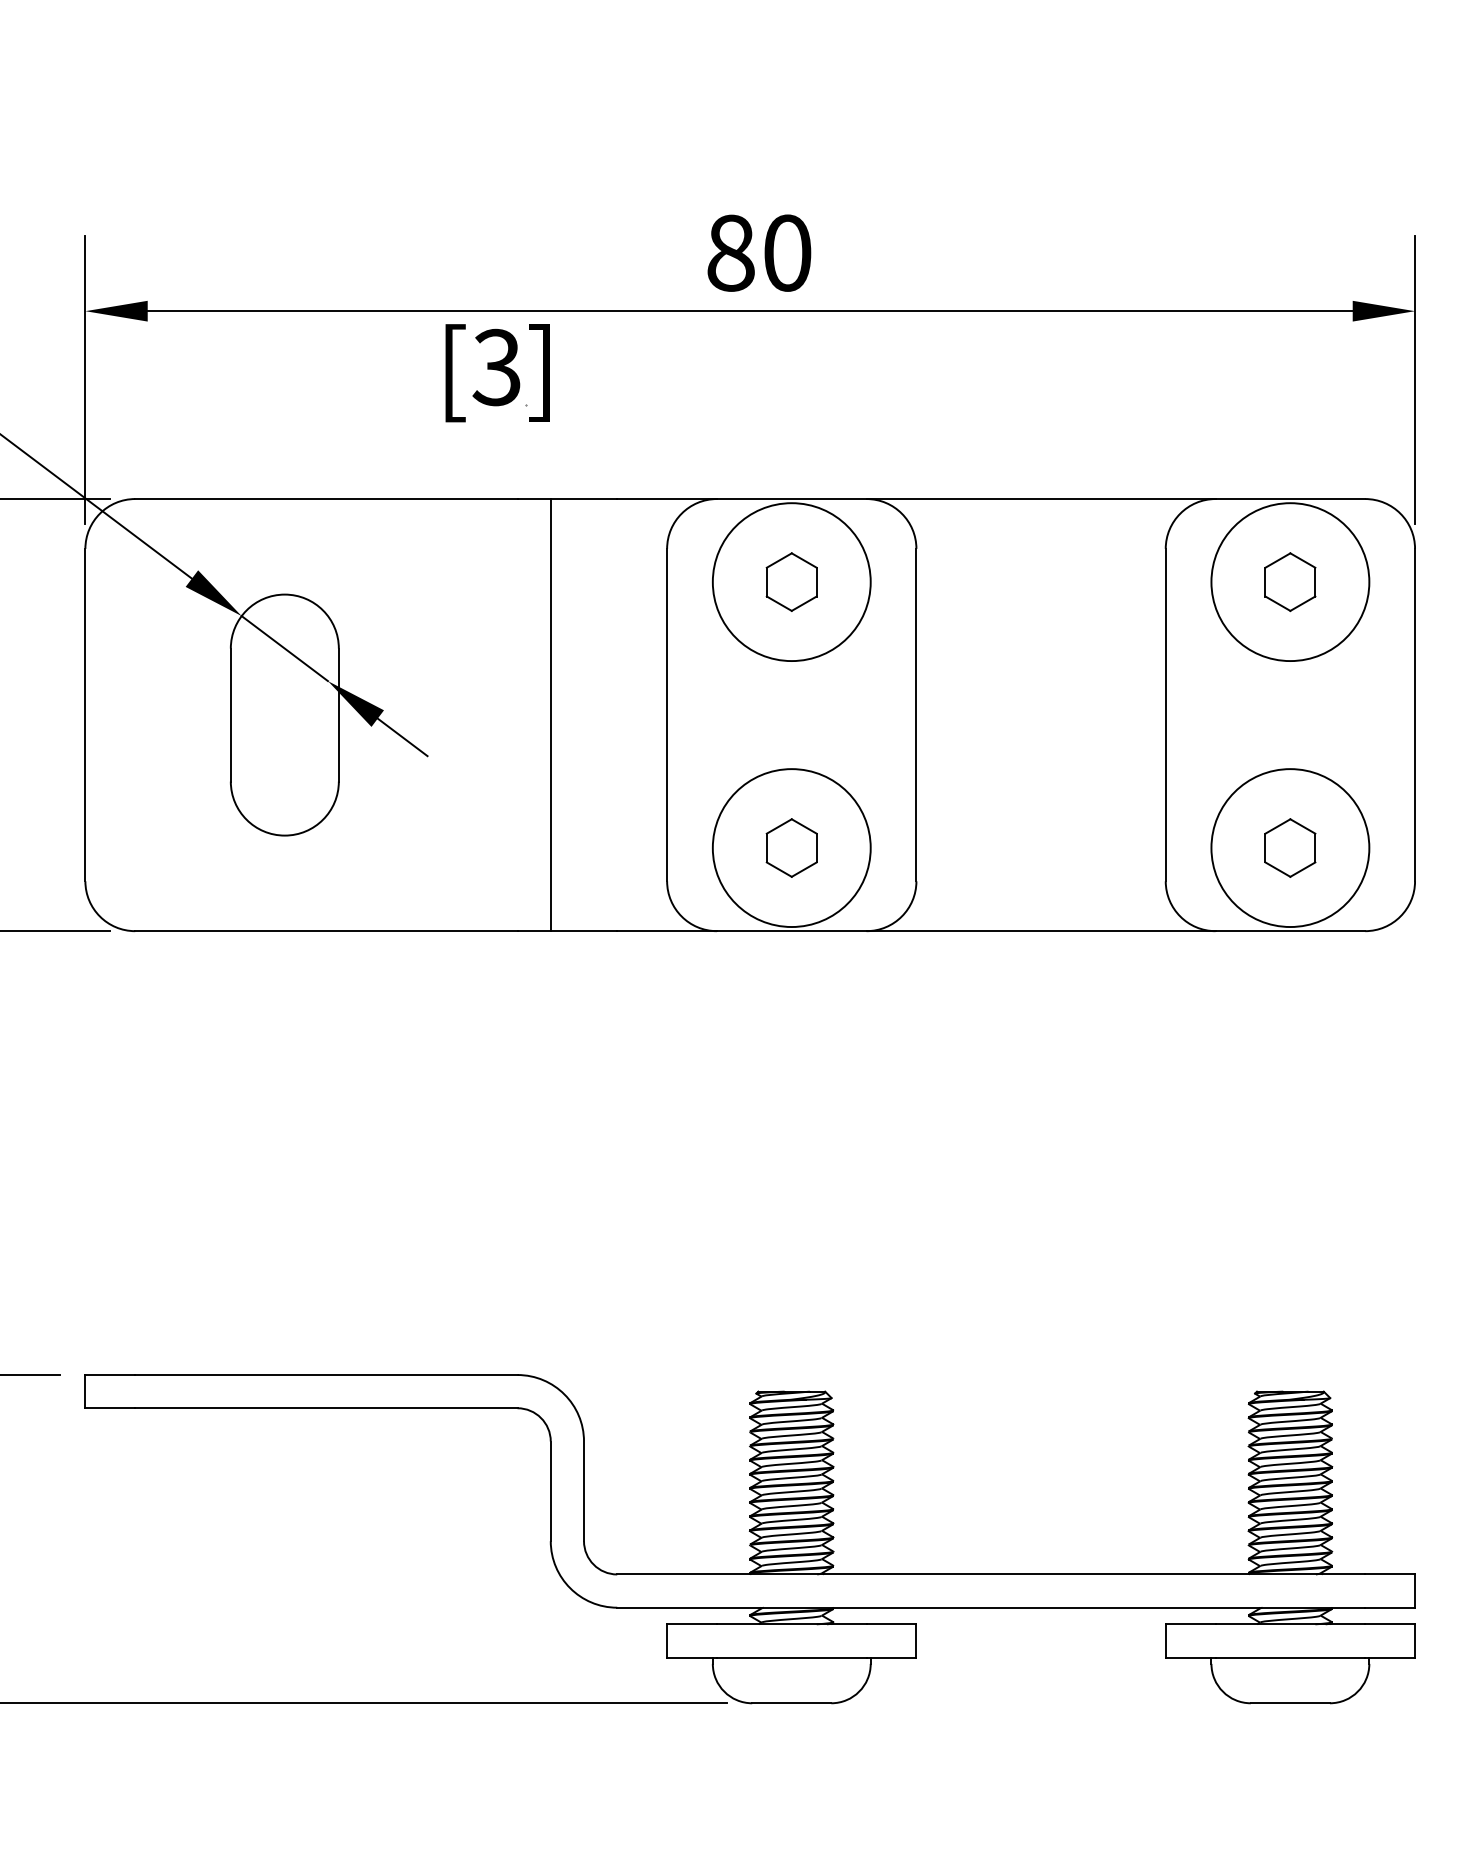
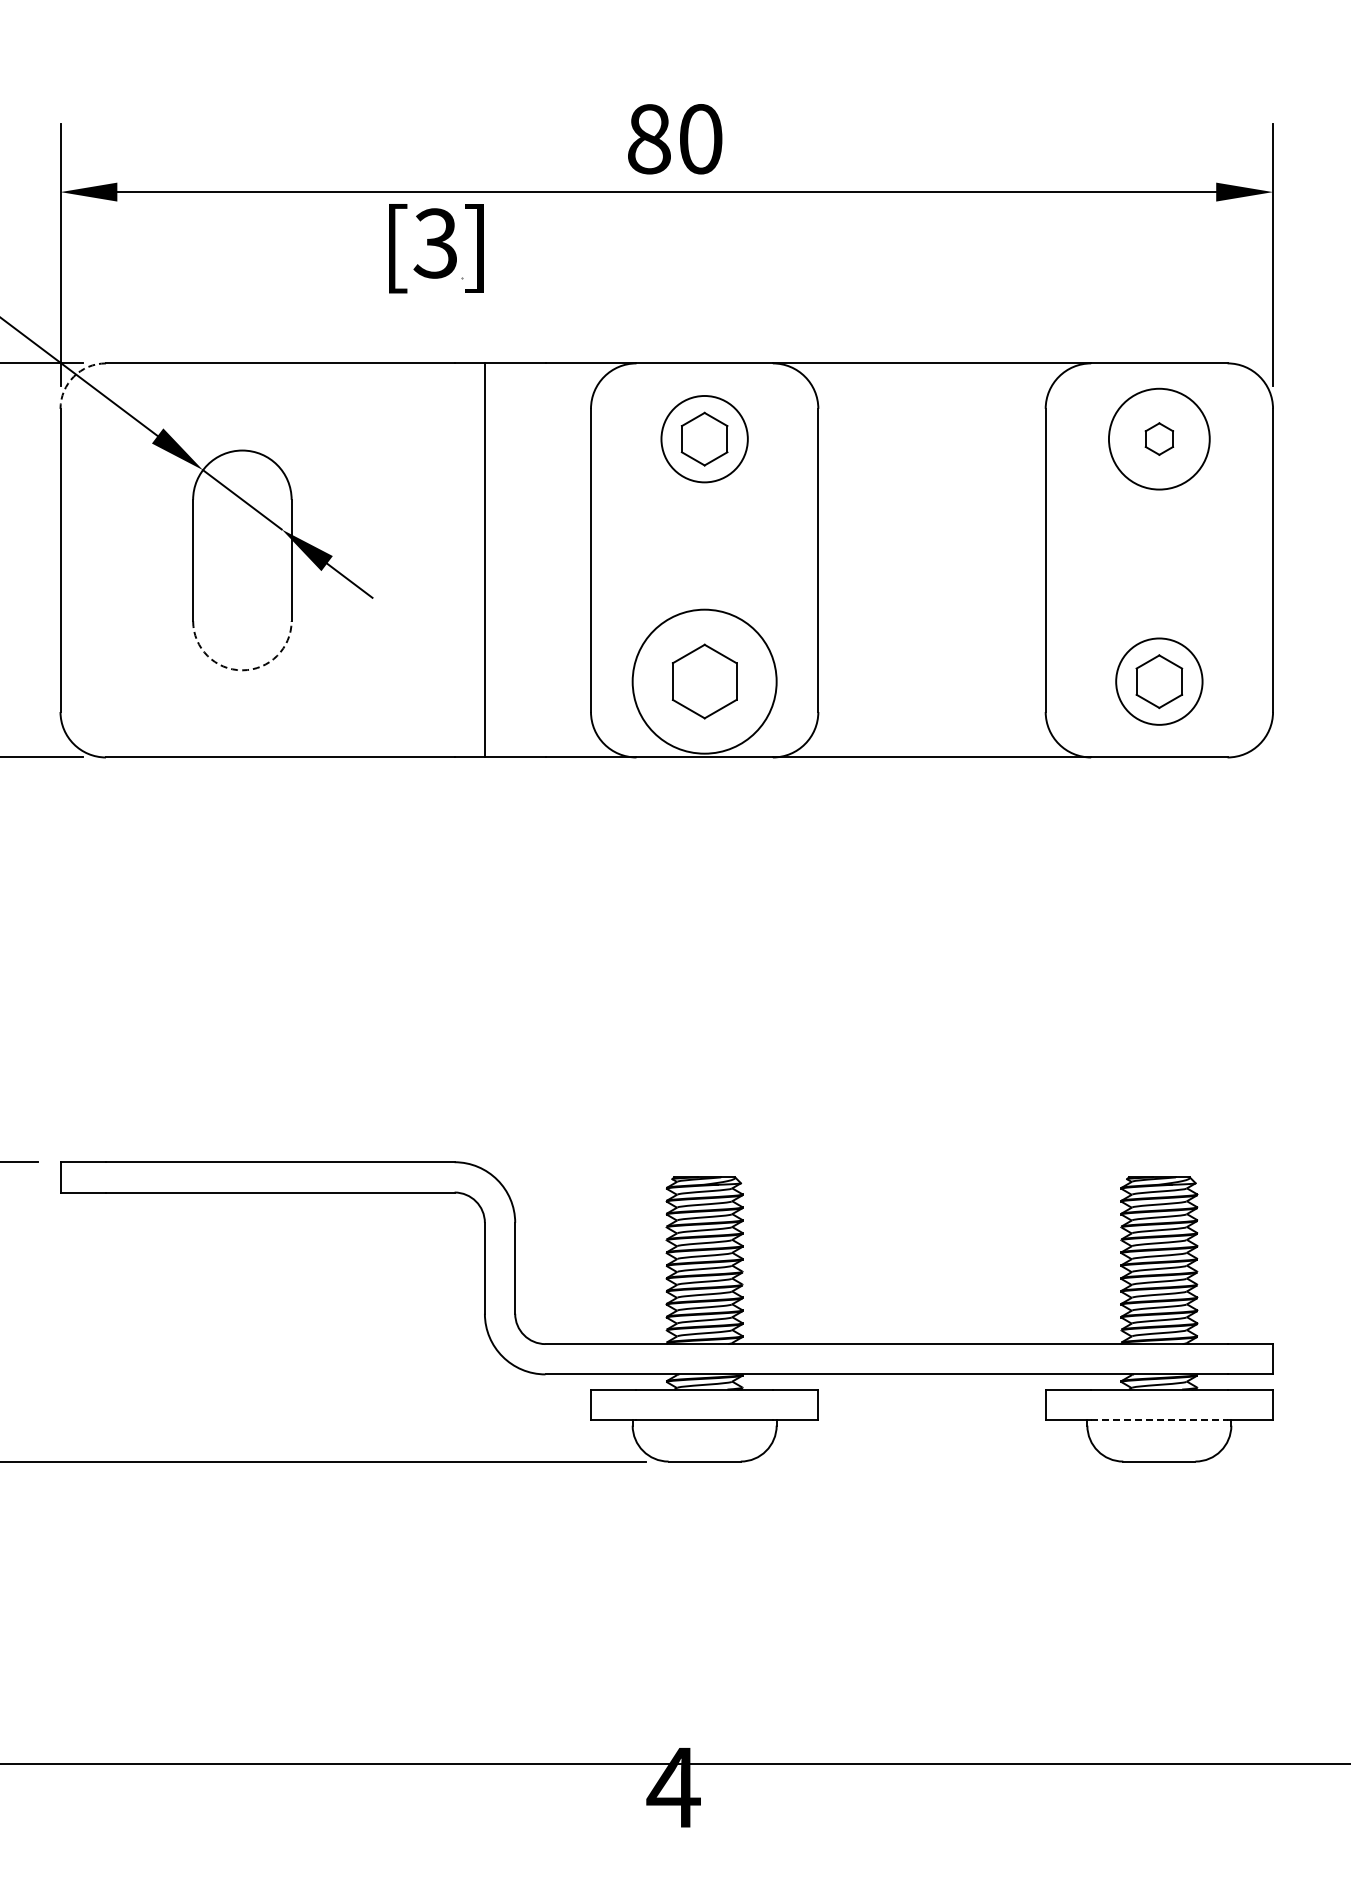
arc: (99, 513) -> (73, 376), solid -> dashed
part: (1290, 581) -> (1159, 438), size x0.6
circle: (791, 582) -> (704, 439), size x0.6
circle: (1290, 582) -> (1159, 439), size x0.7
arc: (284, 835) -> (242, 670), solid -> dashed
part: (791, 847) -> (704, 681), size x1.4
circle: (1290, 847) -> (1159, 681), size x0.6
line: (1290, 1657) -> (1159, 1419), solid -> dashed

